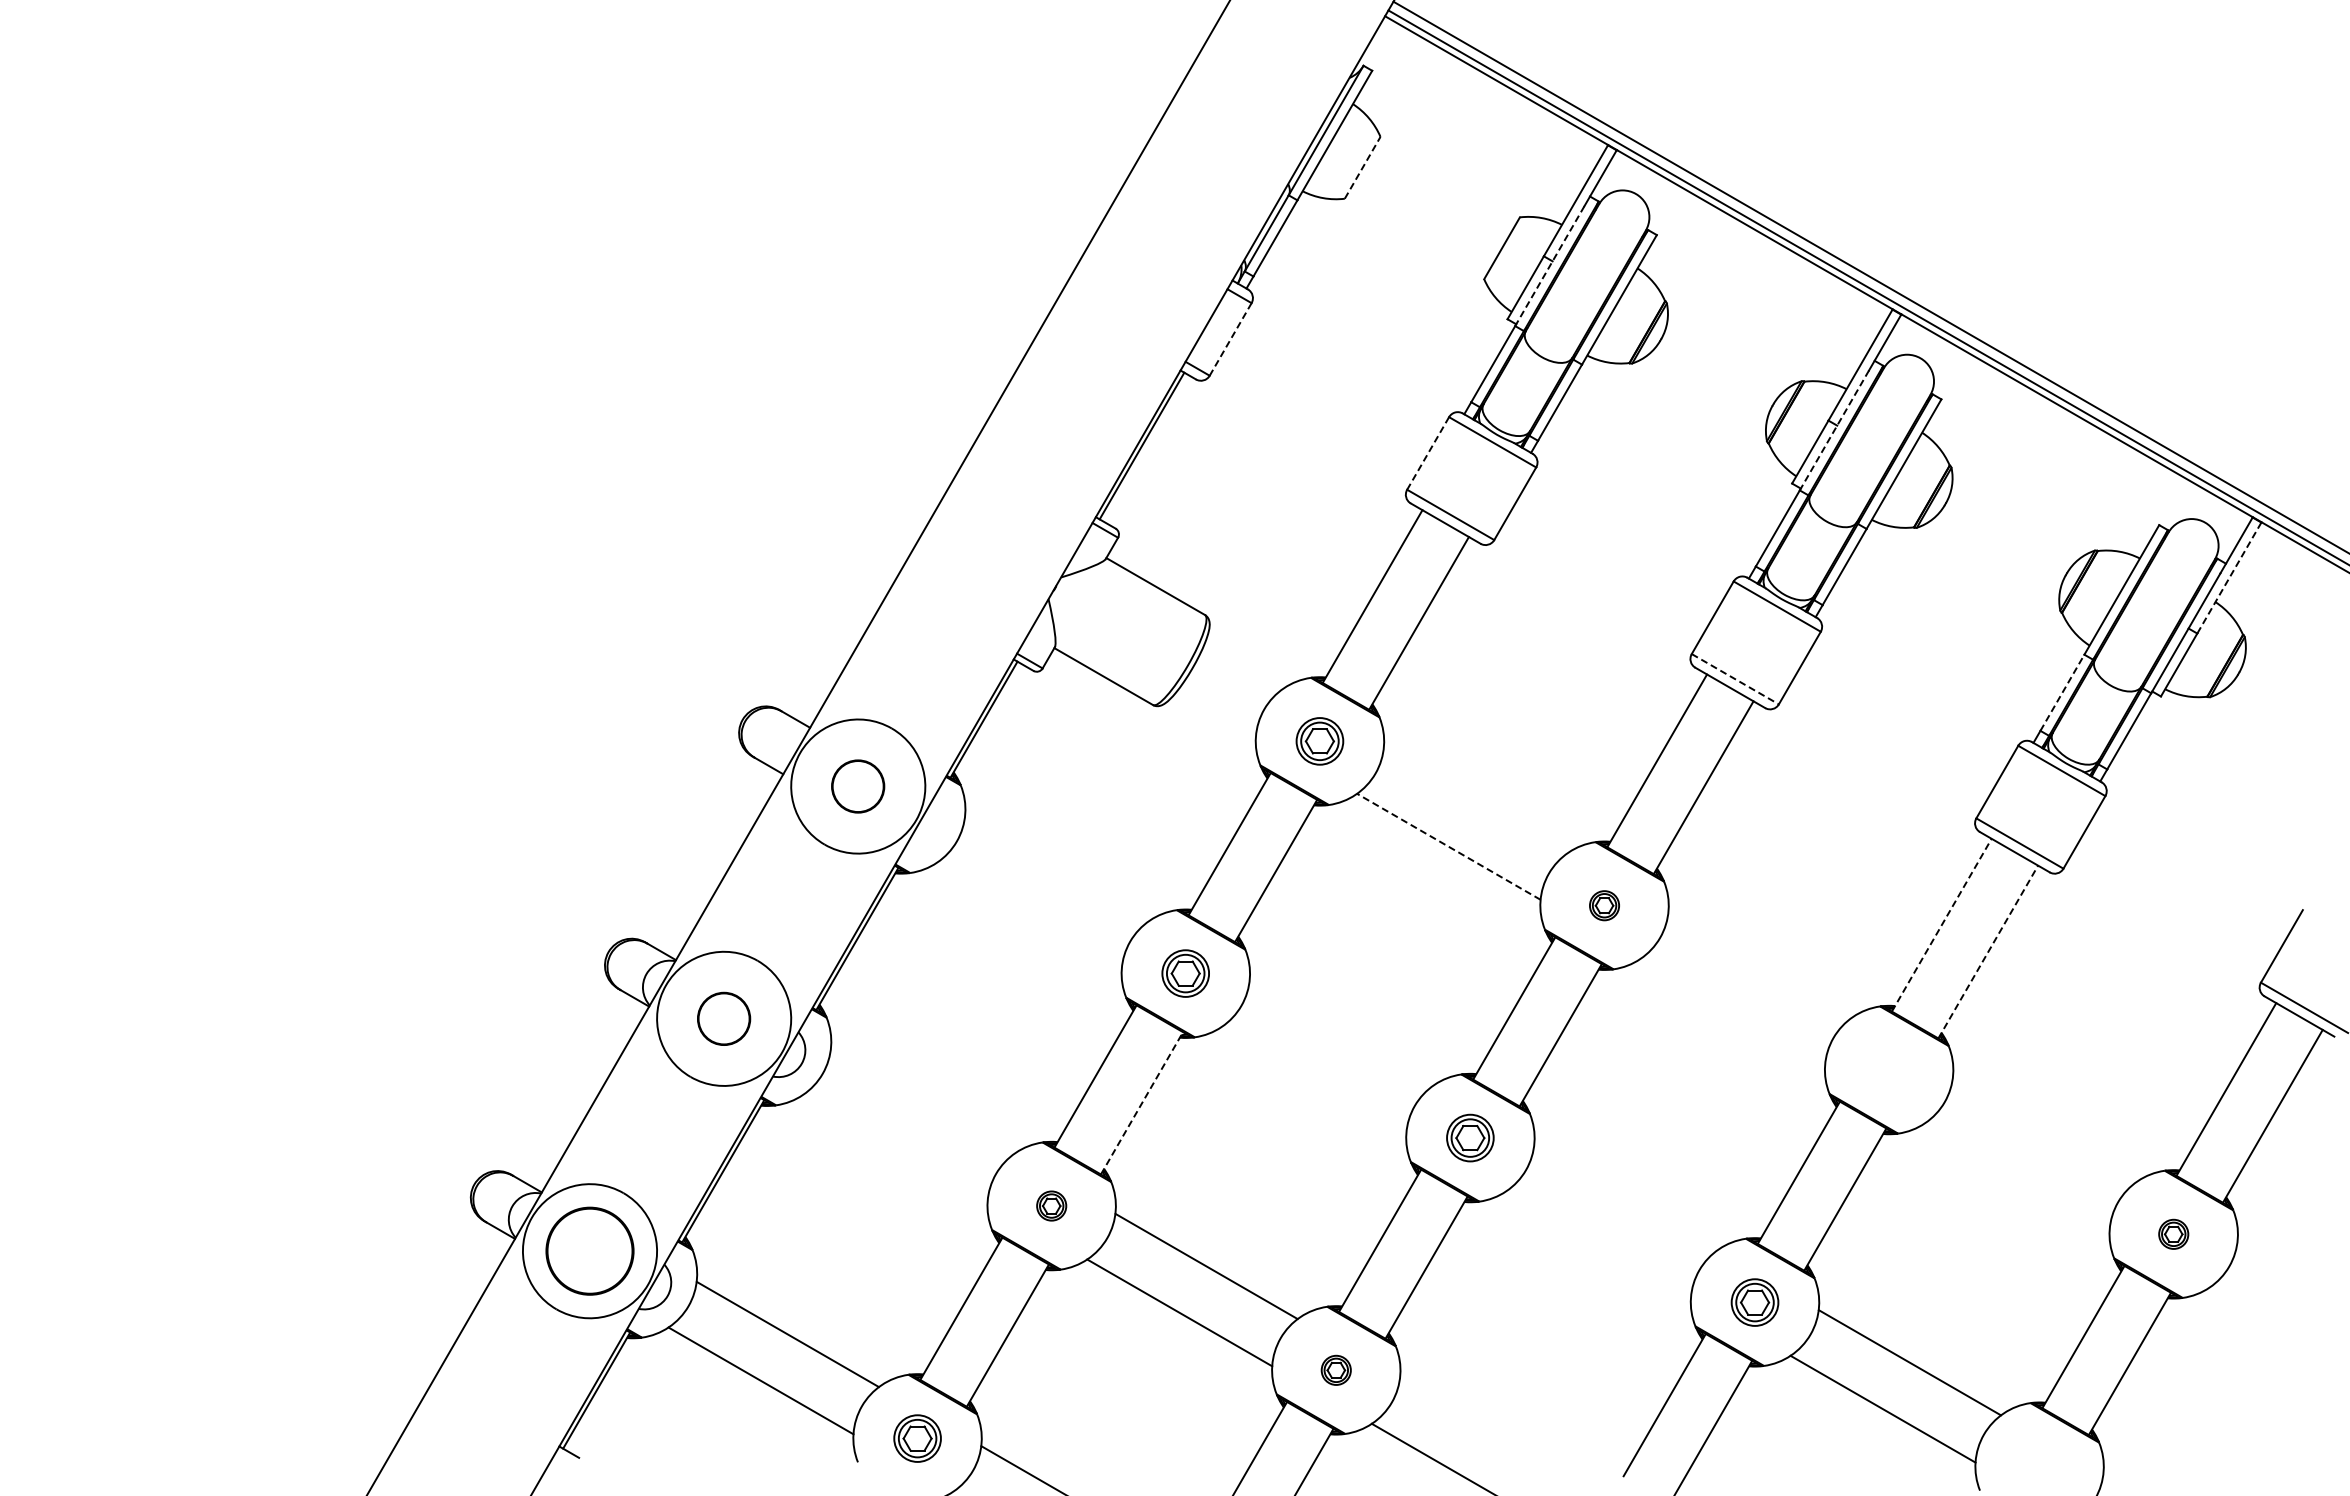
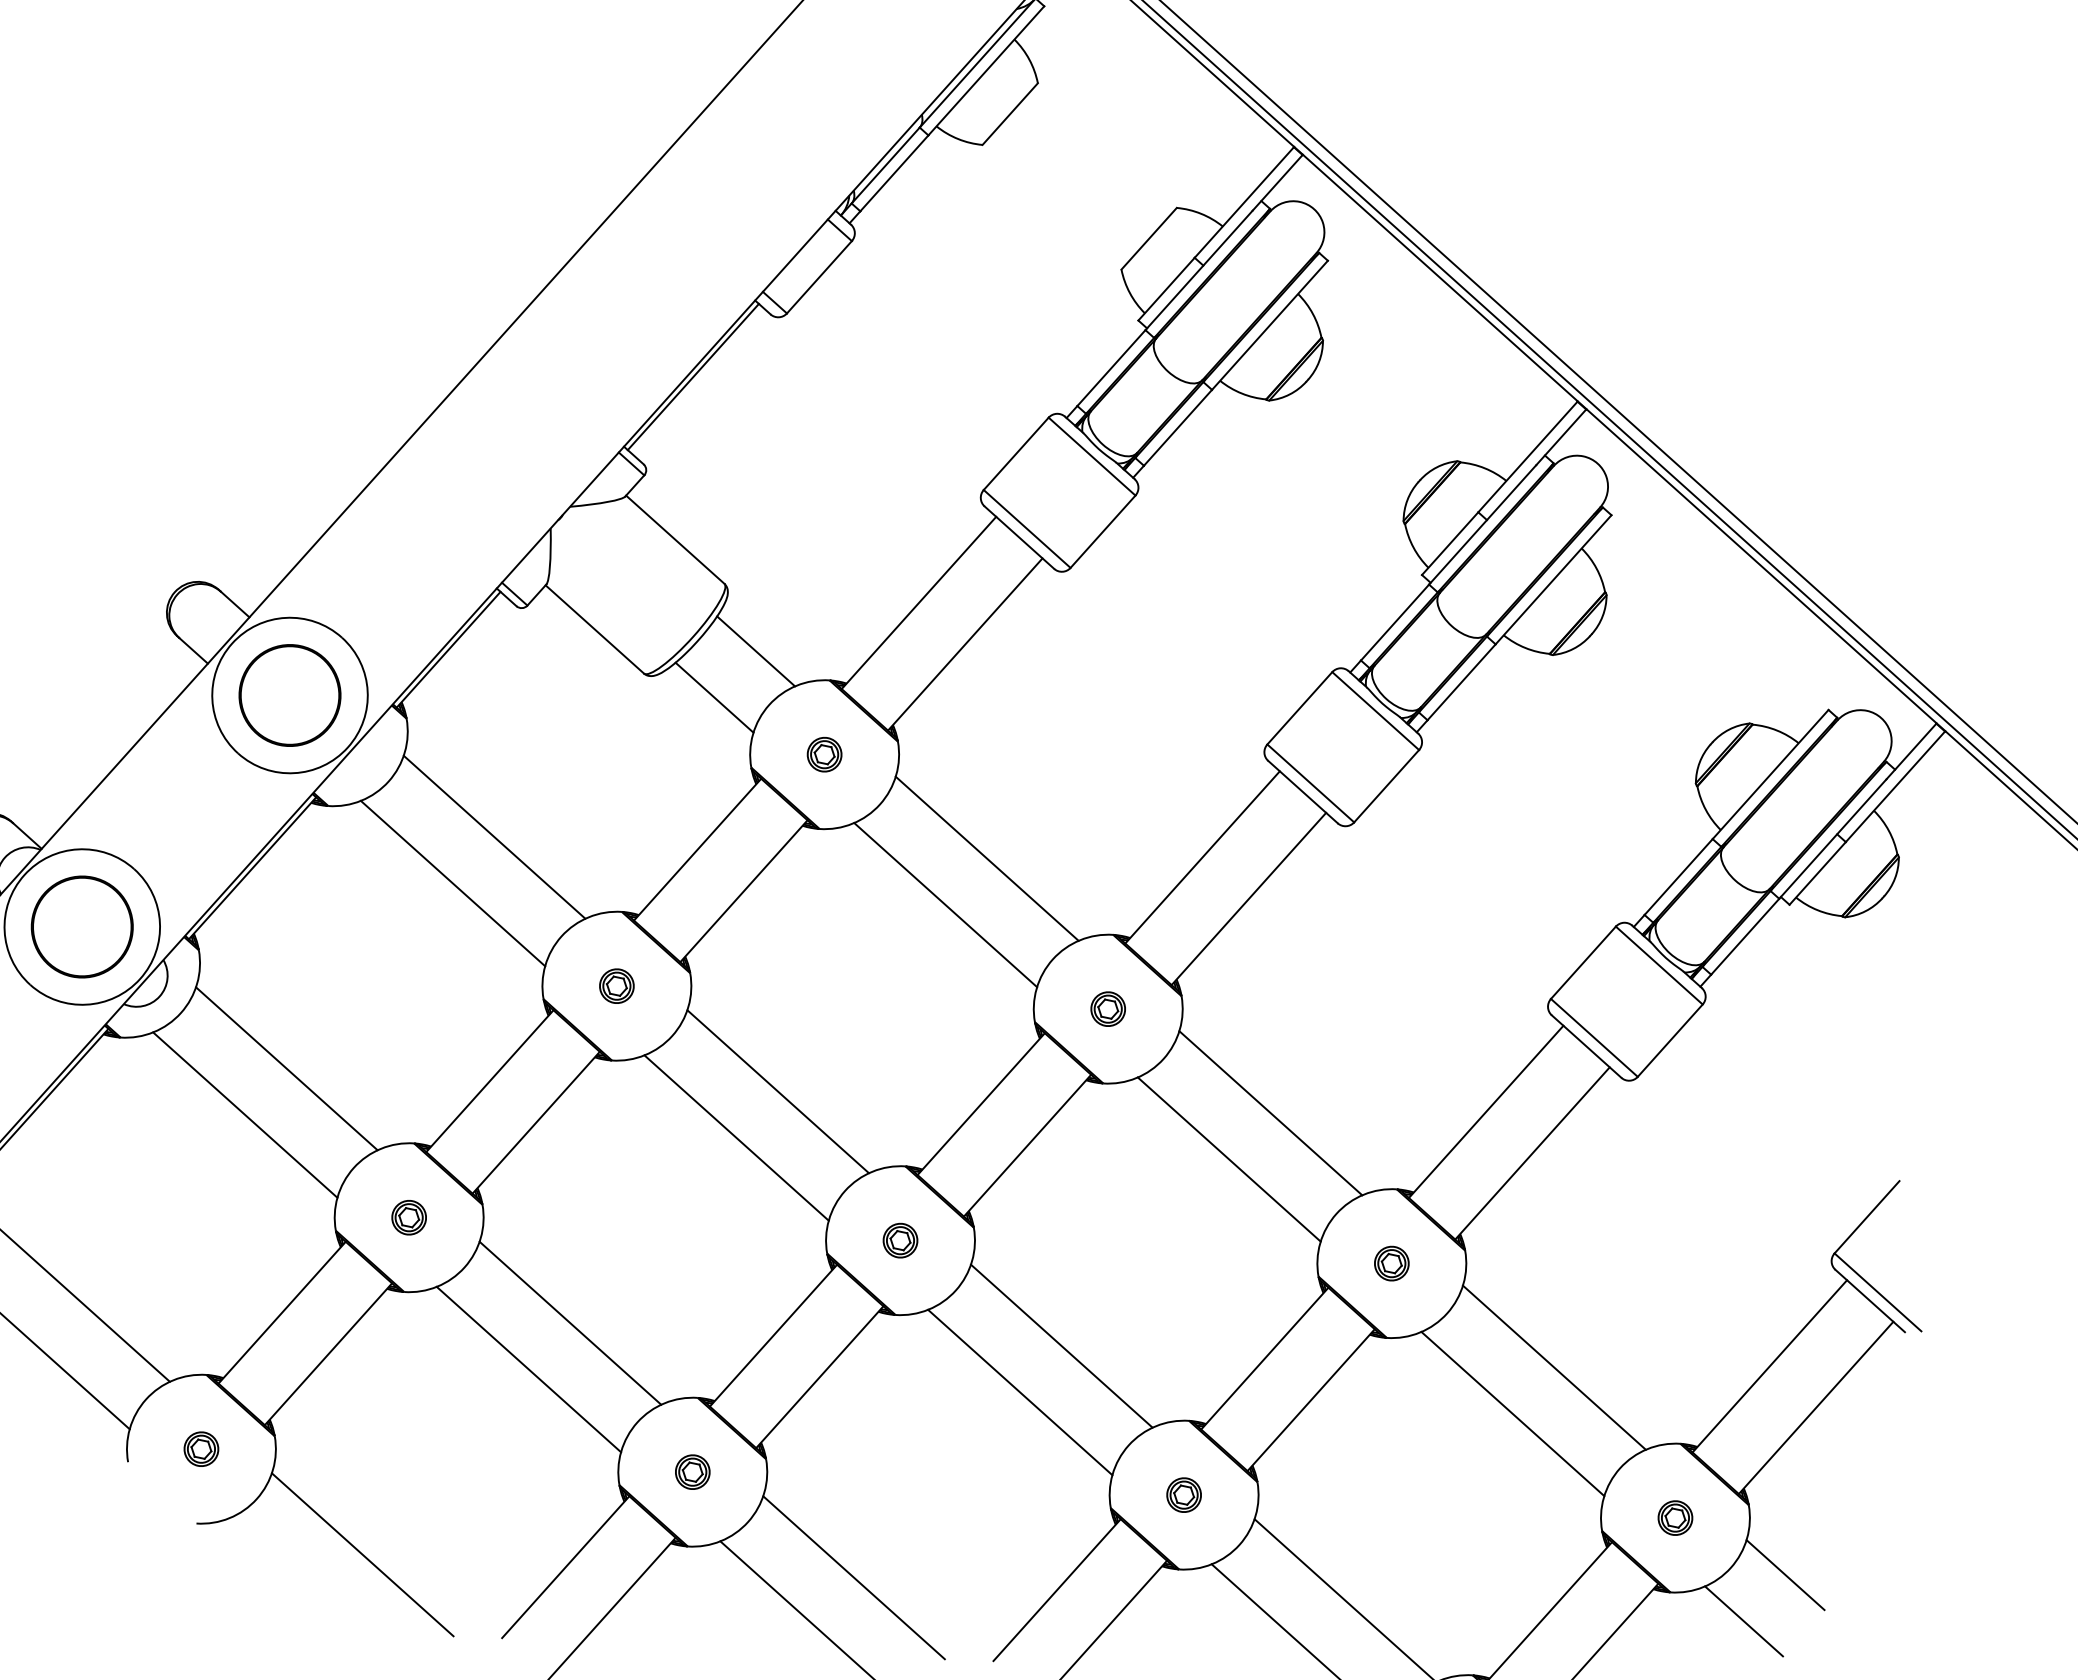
line: (1362, 167) -> (1010, 113), dashed -> solid
line: (1549, 266) -> (1198, 270), dashed -> solid
line: (1230, 339) -> (819, 277), dashed -> solid
line: (1834, 430) -> (1482, 524), dashed -> solid
line: (1428, 453) -> (1016, 453), dashed -> solid
line: (2229, 578) -> (1895, 787), dashed -> solid
line: (1243, 666) -> (755, 651), added
line: (1735, 679) -> (1310, 783), dashed -> solid
line: (2062, 692) -> (1678, 876), dashed -> solid
line: (1216, 712) -> (714, 697), added
part: (1319, 741) -> (824, 754), size x0.62
circle: (857, 786) -> (289, 695), size x1.67
line: (1475, 800) -> (986, 858), added
line: (1448, 846) -> (945, 904), dashed -> solid
line: (1055, 869) -> (493, 836), added
line: (1028, 915) -> (452, 882), added
line: (1941, 925) -> (1485, 1112), dashed -> solid
line: (1988, 952) -> (1532, 1154), dashed -> solid
line: (1760, 964) -> (1271, 1113), added
part: (1185, 973) -> (616, 985), size x0.62
line: (1733, 1011) -> (1229, 1159), added
circle: (723, 1018) -> (81, 926), size x1.67
line: (1340, 1033) -> (778, 1090), added
part: (1888, 1069) -> (1391, 1262), added
line: (1313, 1080) -> (736, 1137), added
line: (921, 1101) -> (286, 1067), added
line: (1142, 1102) -> (536, 1121), dashed -> solid
line: (2044, 1128) -> (1554, 1367), added
part: (1470, 1137) -> (900, 1240), size x0.62
line: (894, 1148) -> (244, 1114), added
line: (2017, 1175) -> (1512, 1413), added
line: (1625, 1198) -> (1062, 1346), added
line: (1598, 1244) -> (1020, 1392), added
line: (2276, 1262) -> (1785, 1574), added
part: (1754, 1301) -> (1183, 1494), size x0.62
line: (2249, 1308) -> (1743, 1620), added
line: (1491, 1430) -> (854, 1577), added
part: (917, 1437) -> (201, 1448), size x0.62

